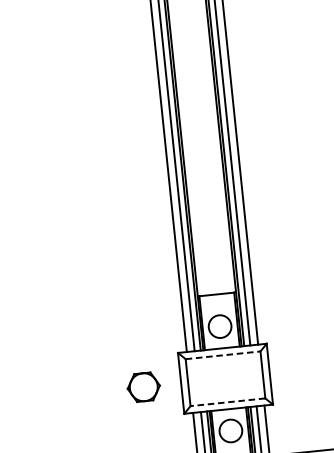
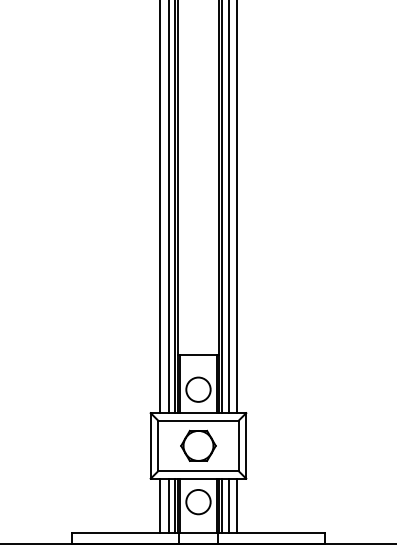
line: (223, 355) -> (198, 420), dashed -> solid
part: (143, 386) -> (198, 445), moved
line: (227, 402) -> (198, 471), dashed -> solid

